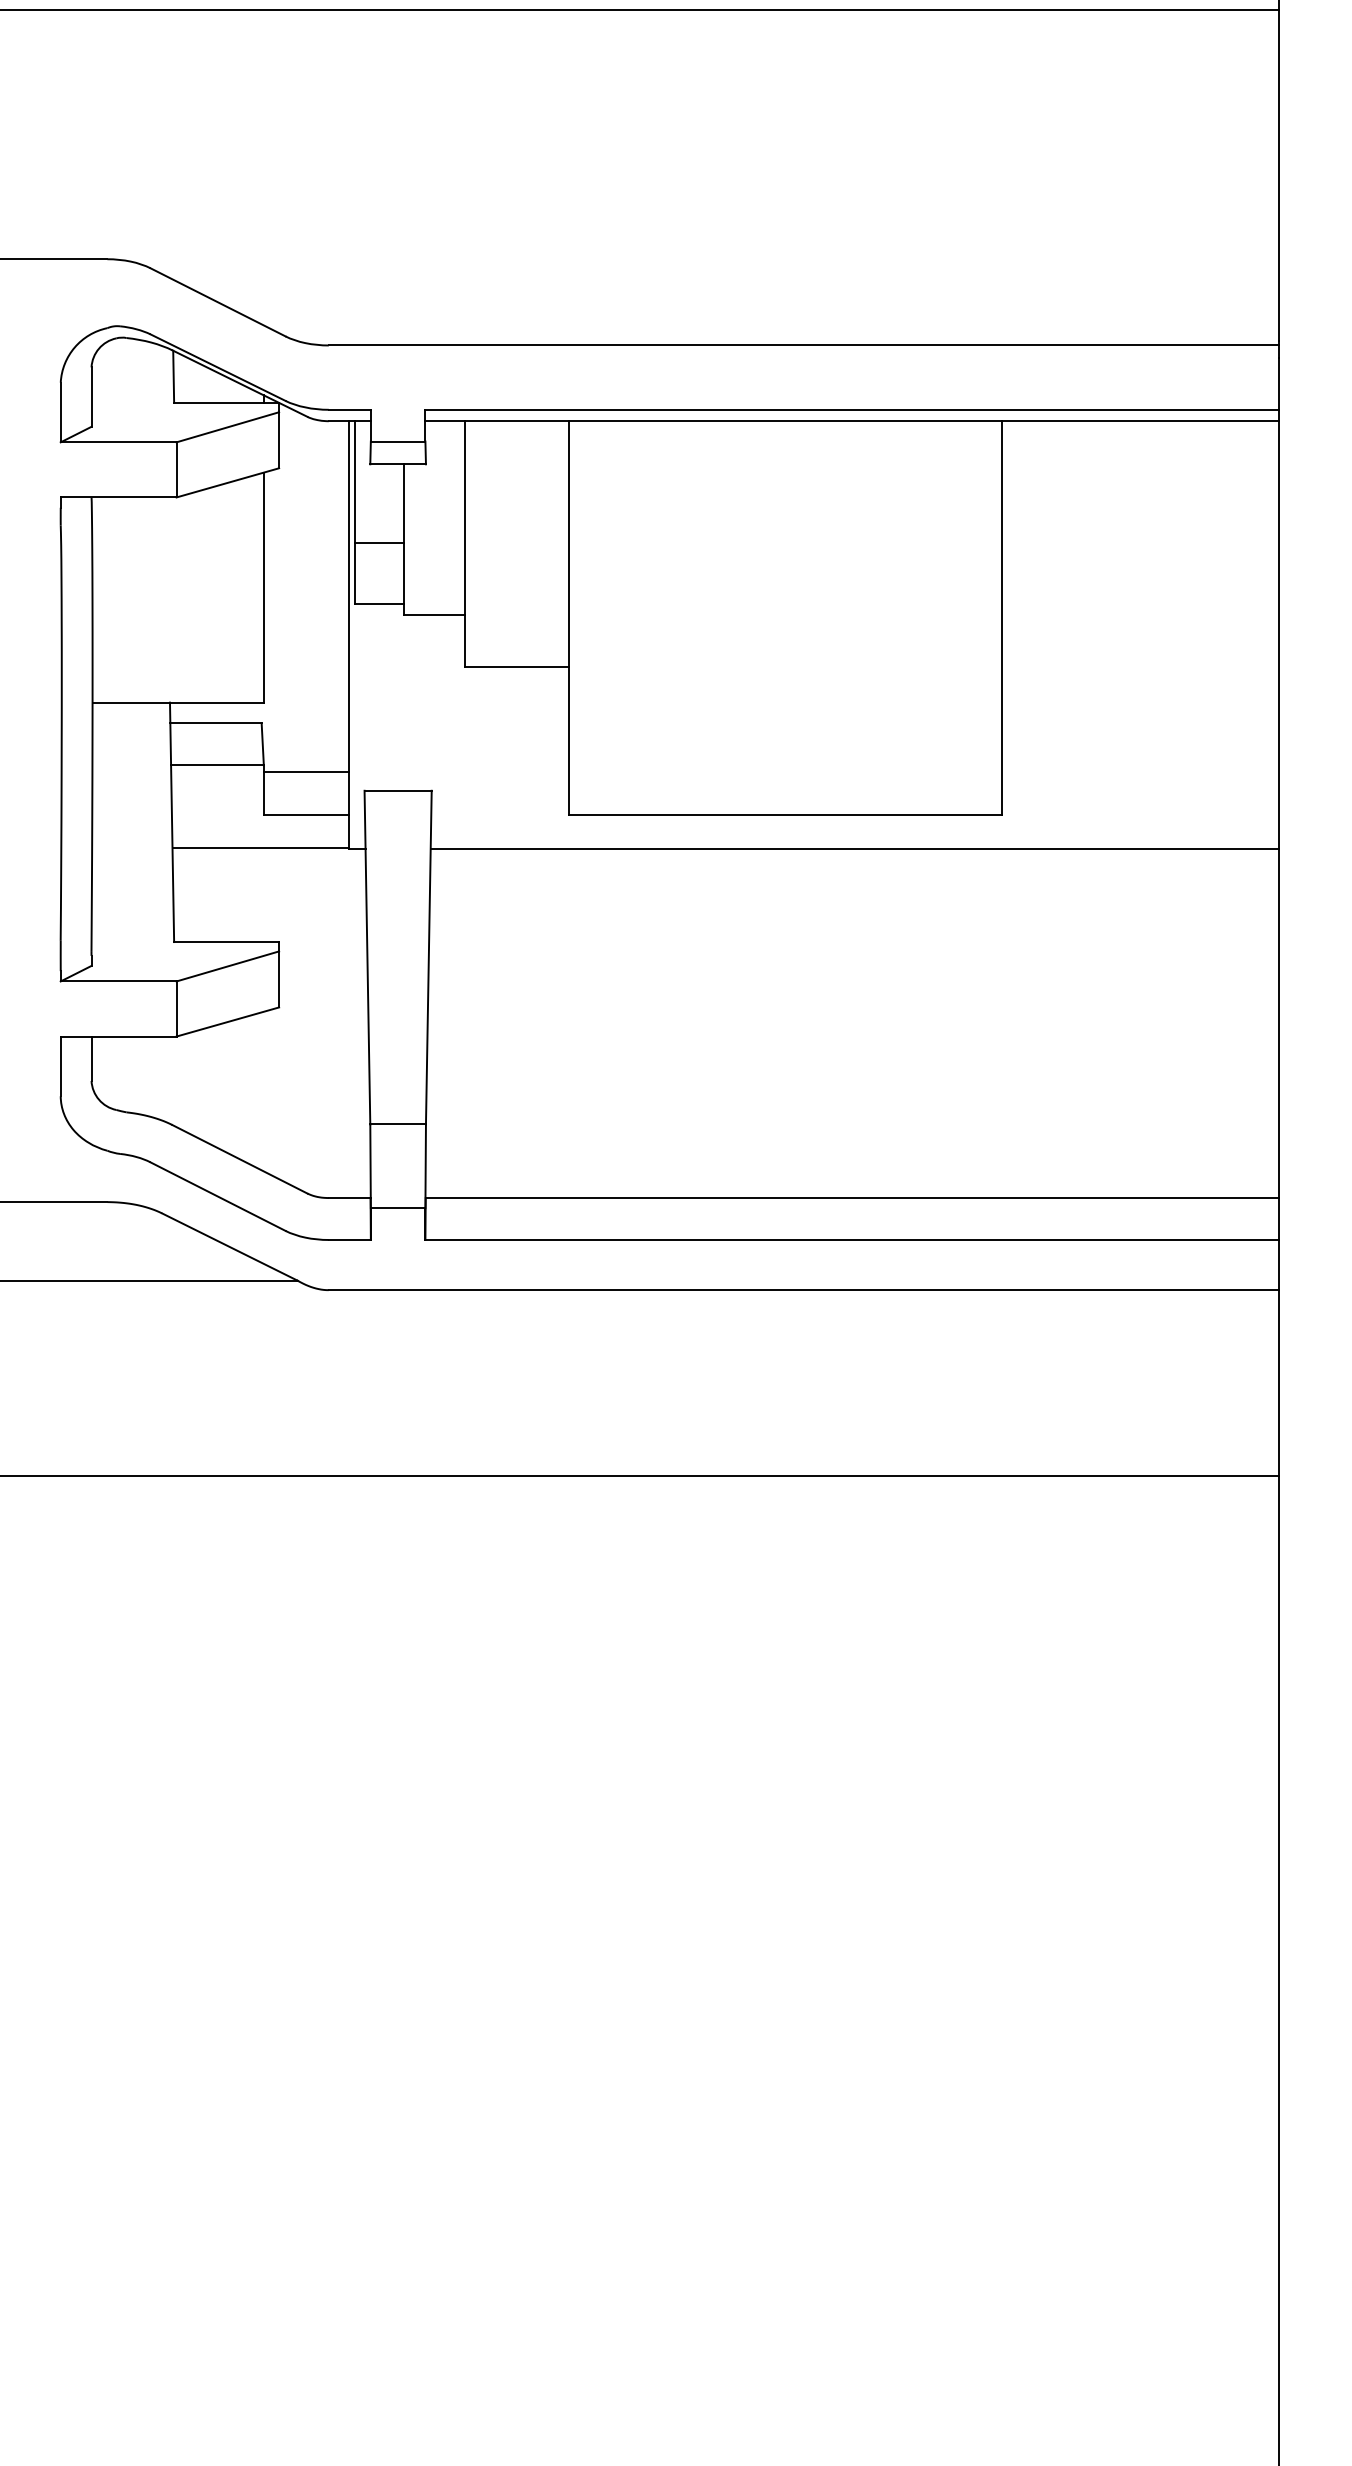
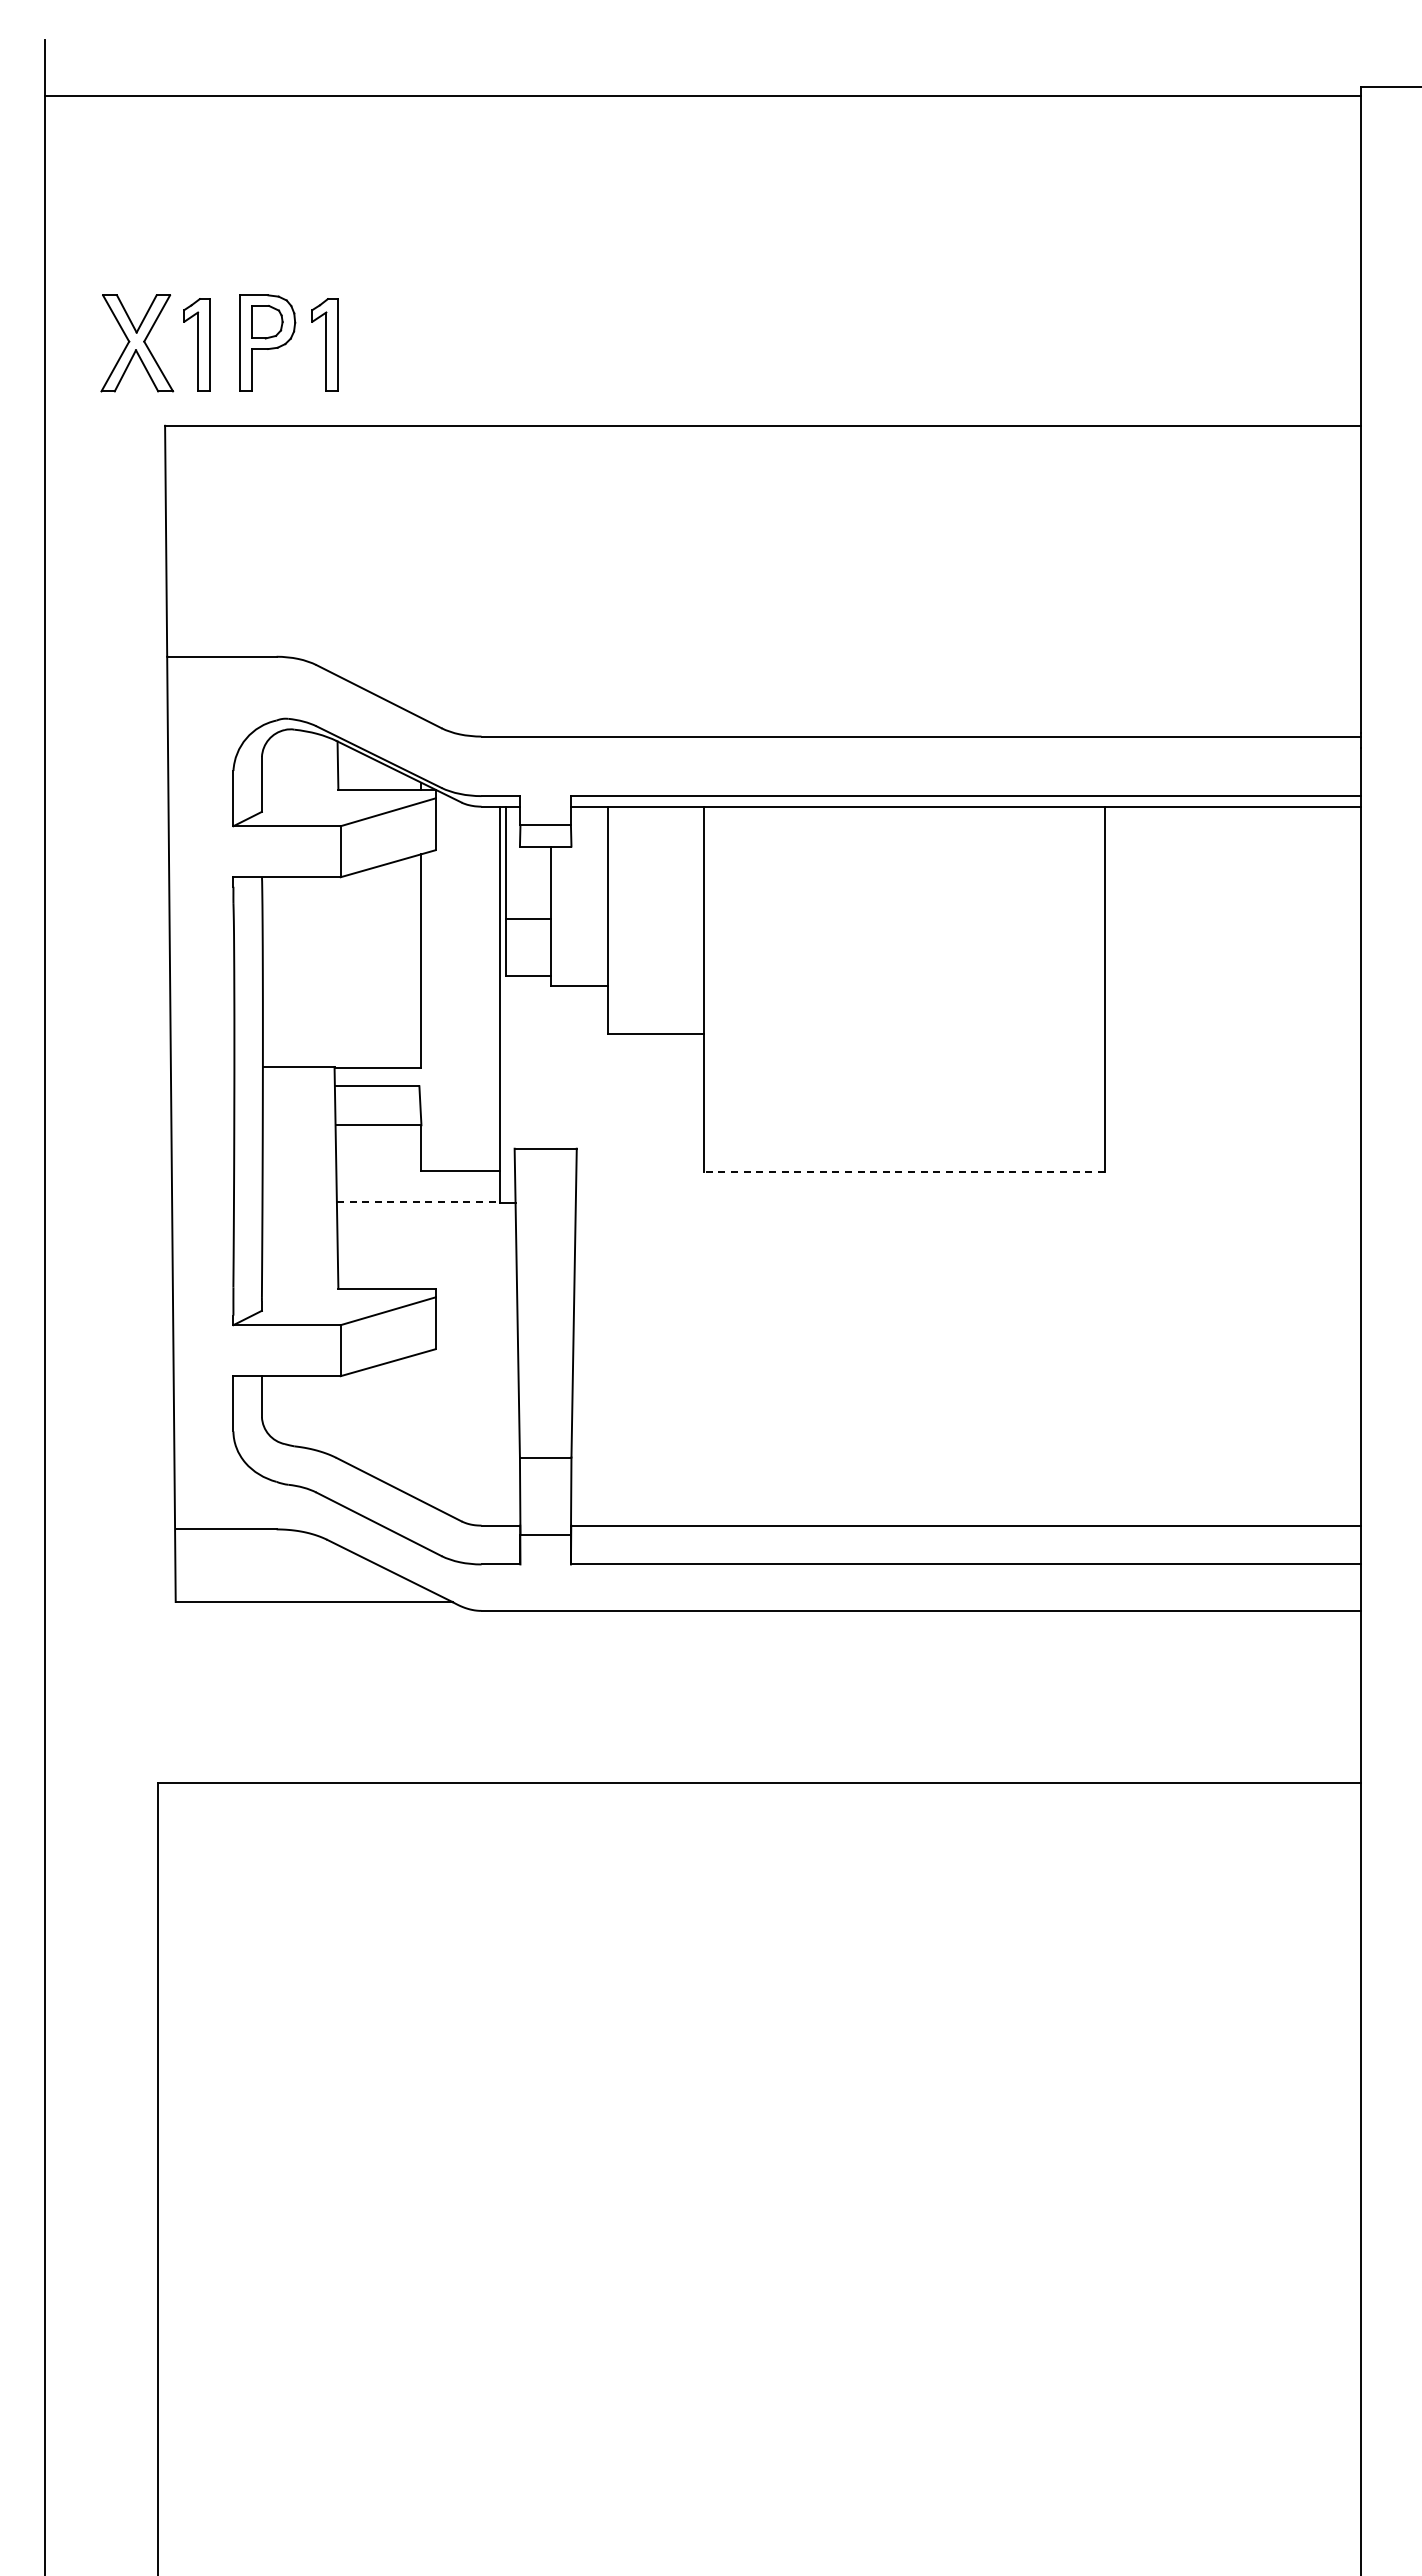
line: (306, 772) -> (460, 1131), removed
line: (785, 815) -> (904, 1171), solid -> dashed
line: (260, 847) -> (418, 1201), solid -> dashed
line: (854, 848) -> (968, 1202), removed

